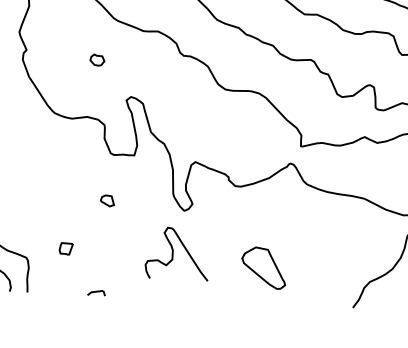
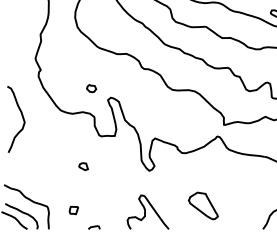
part: (97, 60) -> (91, 88), moved
part: (107, 200) -> (83, 166), moved
part: (65, 248) -> (73, 210), moved
curve: (173, 252) -> (145, 211), moved

